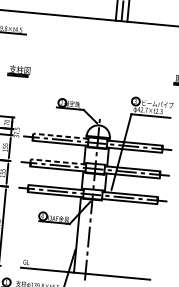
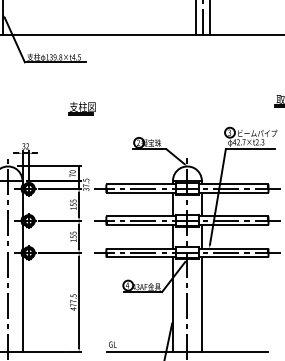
line: (60, 136) -> (140, 184), dashed -> solid
line: (58, 161) -> (140, 216), dashed -> solid
line: (100, 236) -> (201, 304), added

